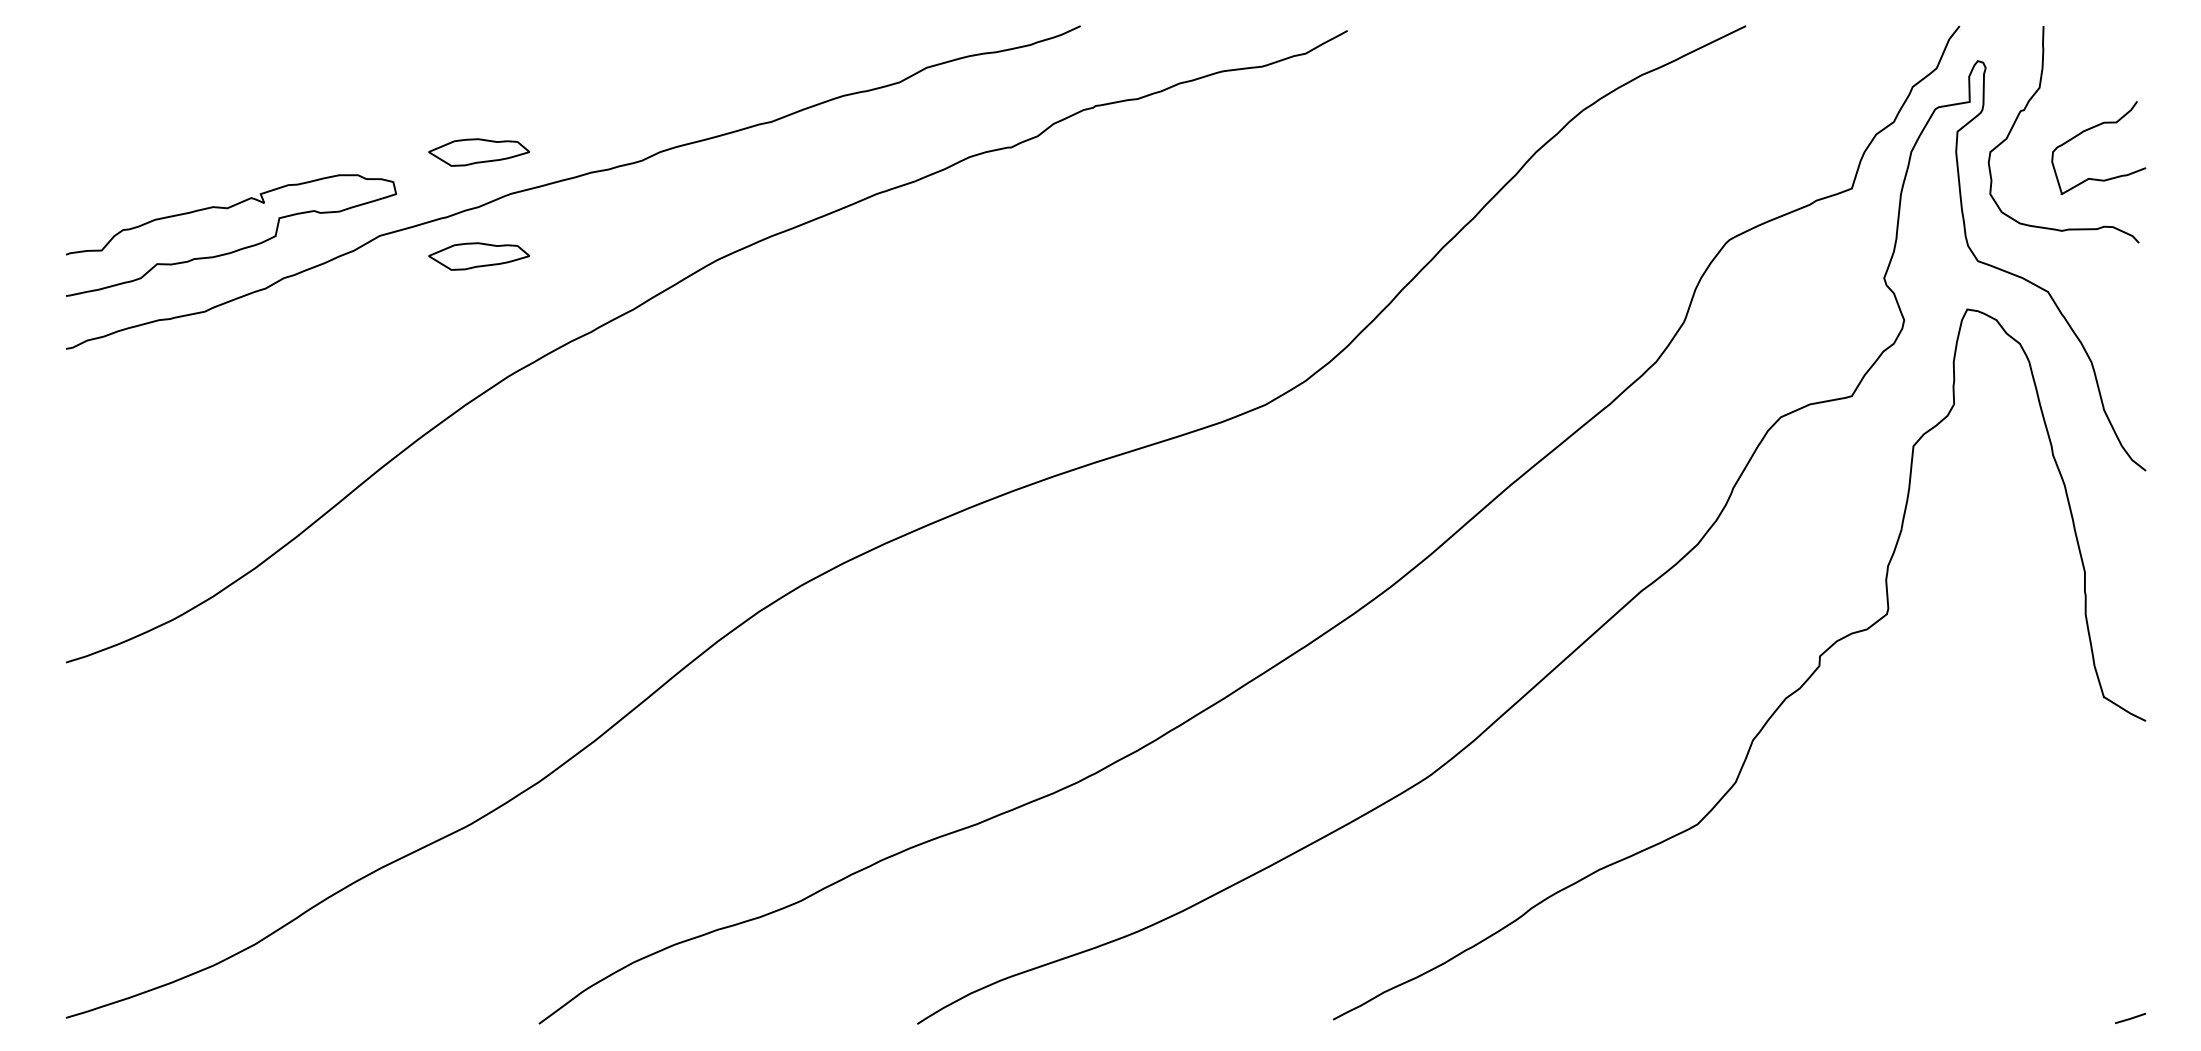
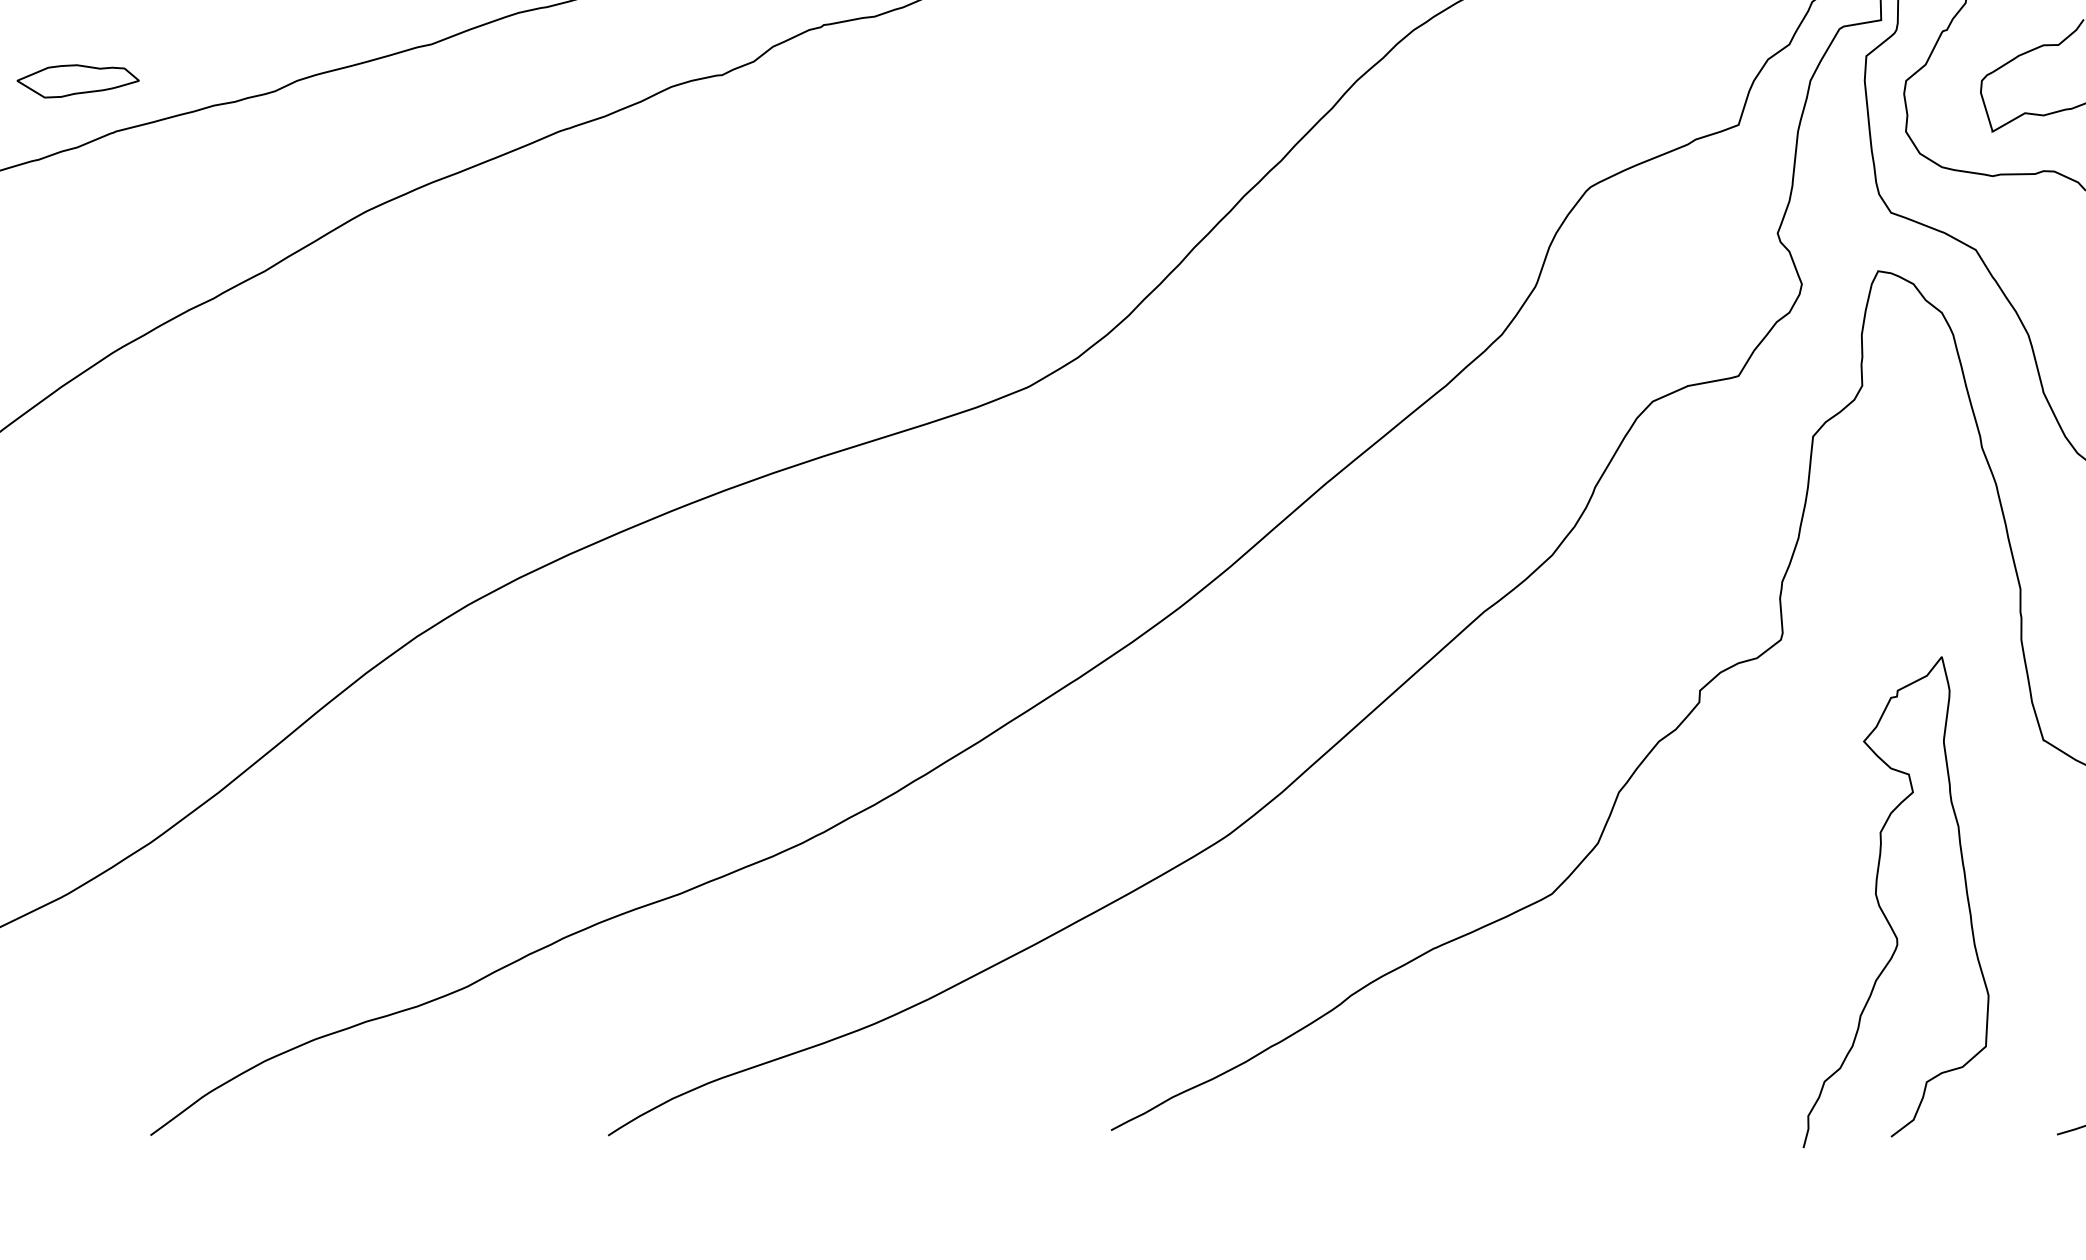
part: (479, 256) -> (78, 207), removed
curve: (1971, 837) -> (1883, 909), added

